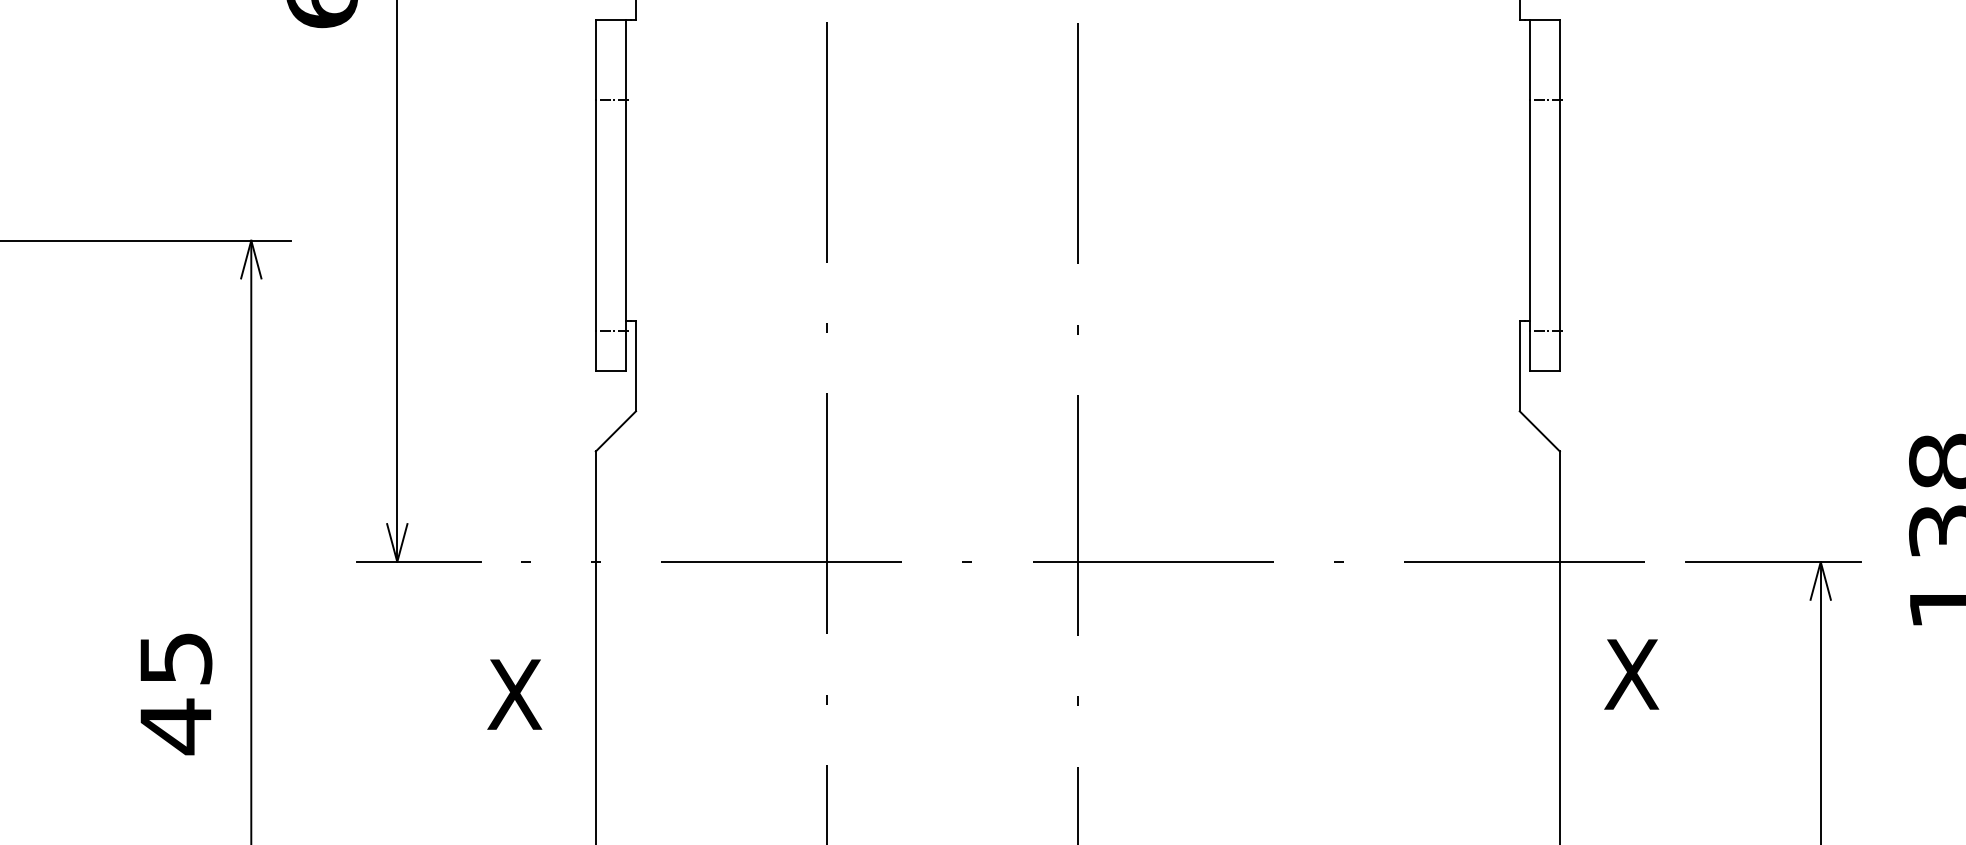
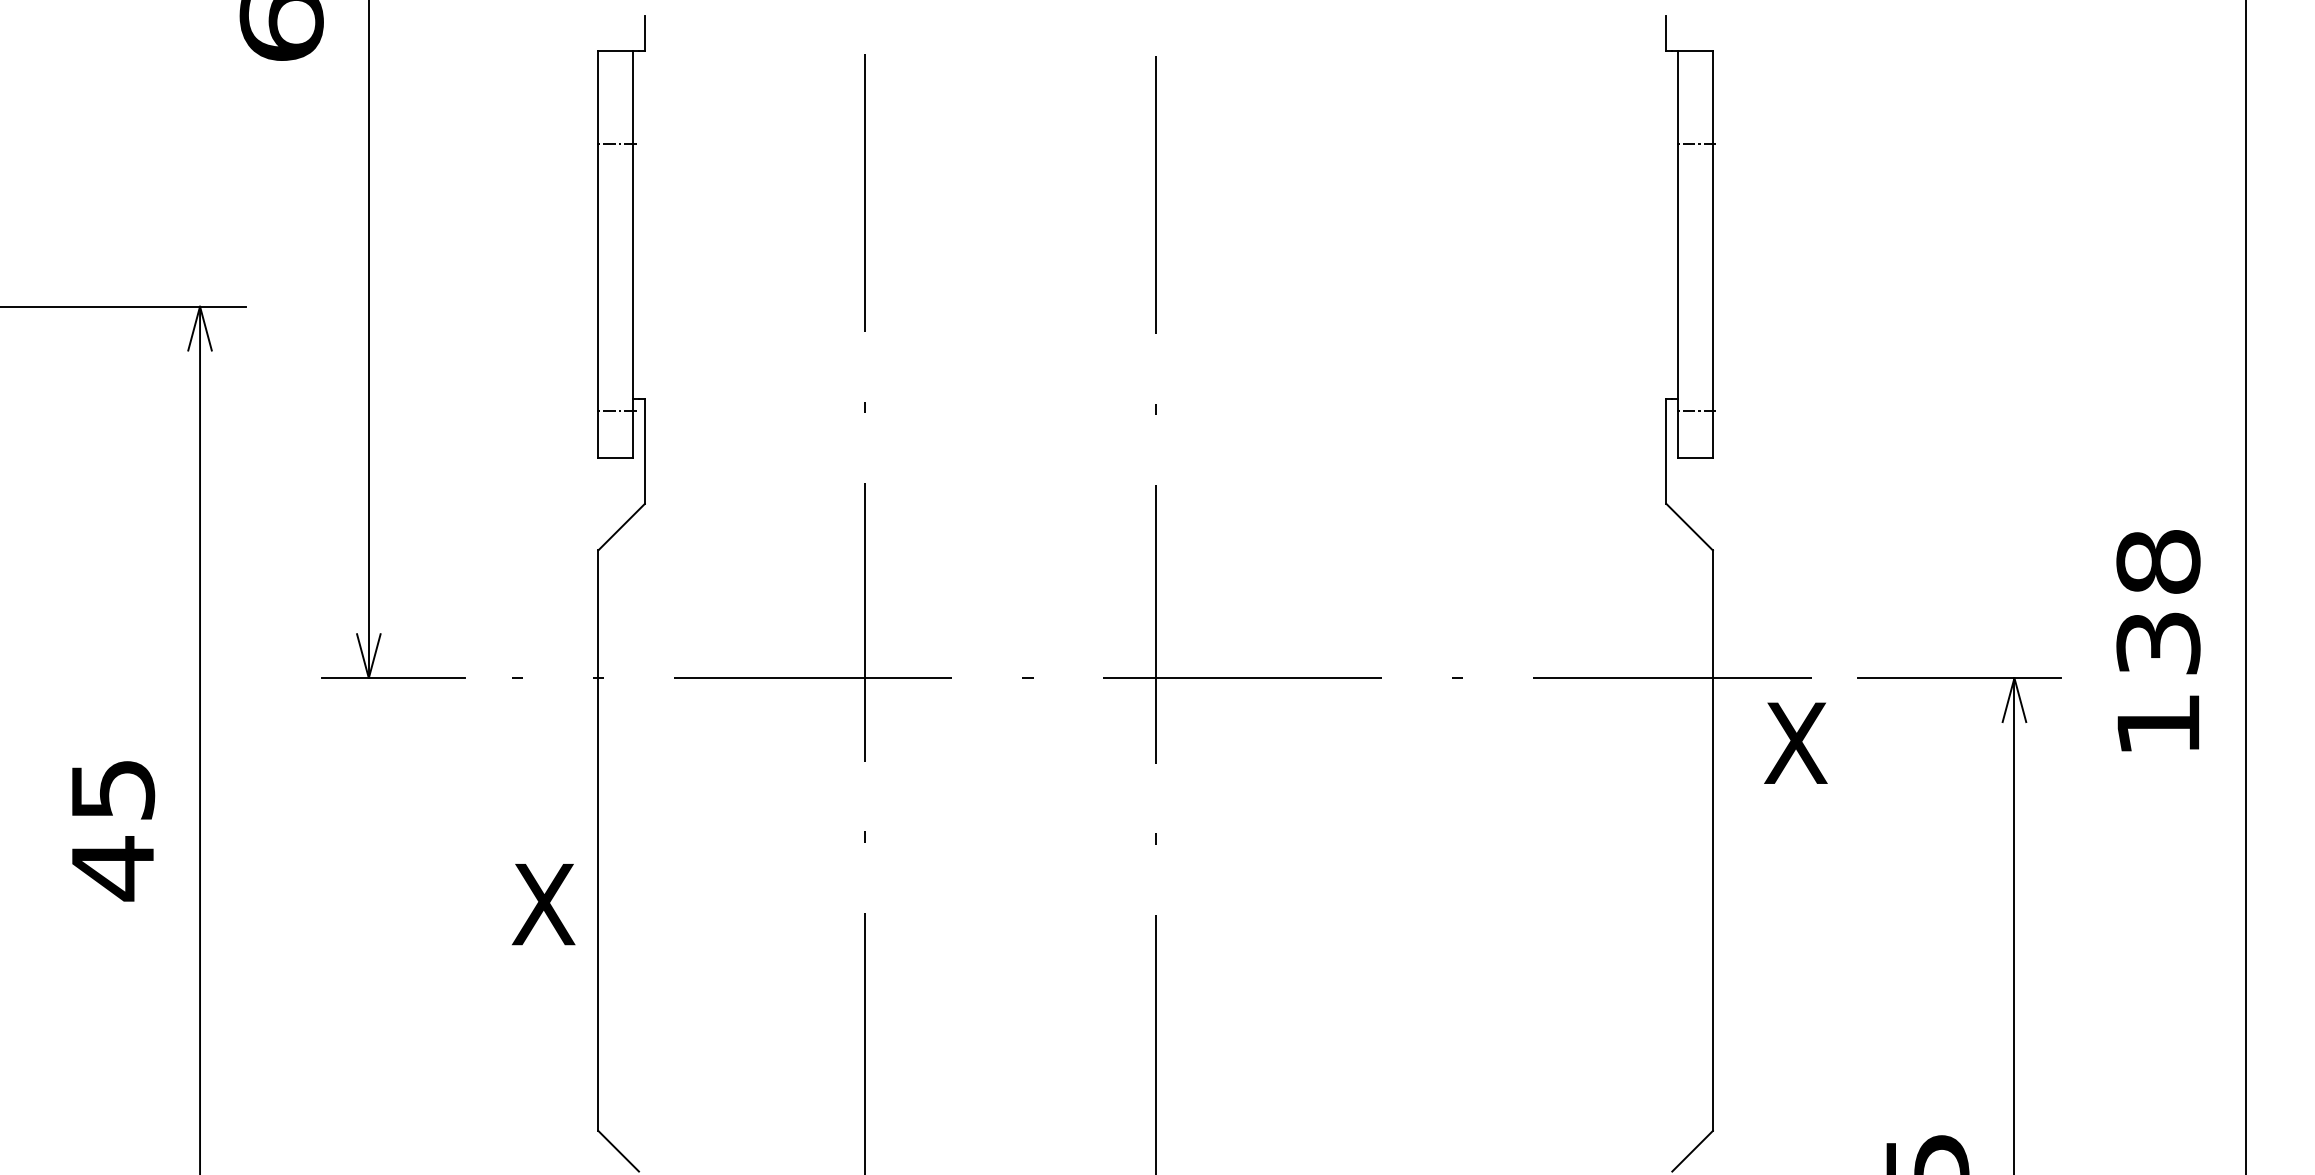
text: (1631, 673) -> (1795, 742), moved
text: (514, 694) -> (543, 904), moved

